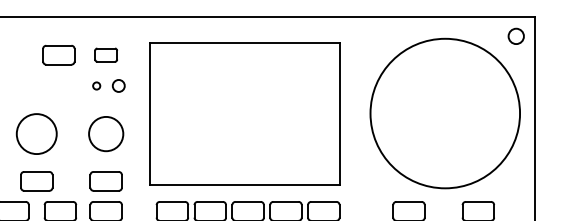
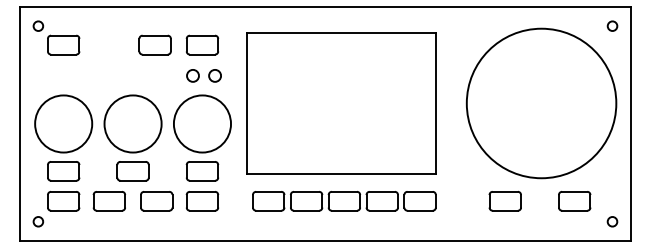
circle: (516, 35) -> (612, 25), size x0.62
part: (106, 54) -> (202, 44), size x1.43
circle: (96, 85) -> (192, 75), size x1.67
circle: (36, 133) -> (132, 123), size x1.43
circle: (106, 133) -> (202, 123), size x1.67

